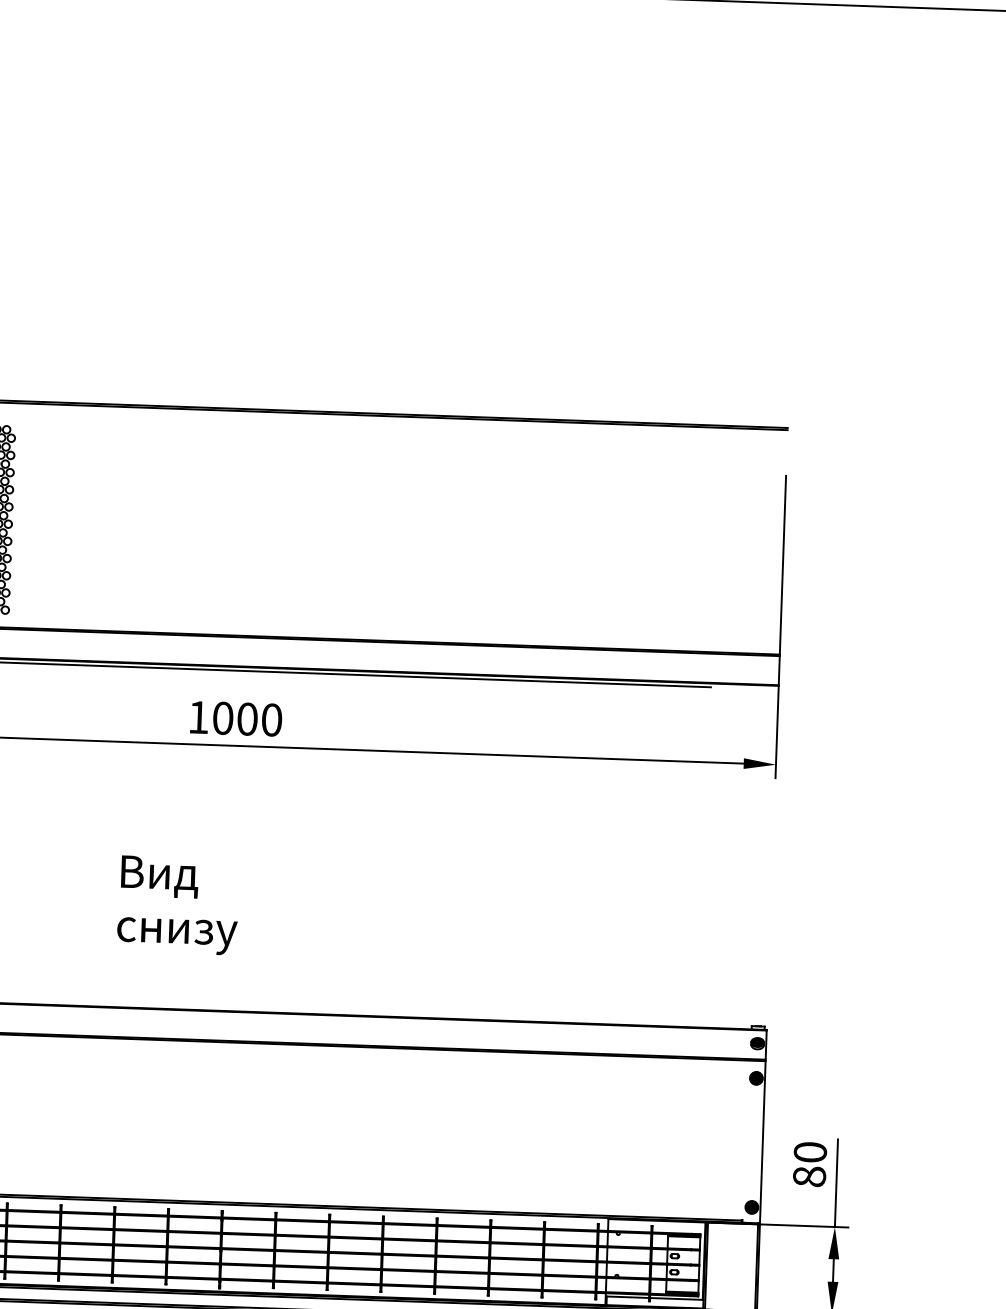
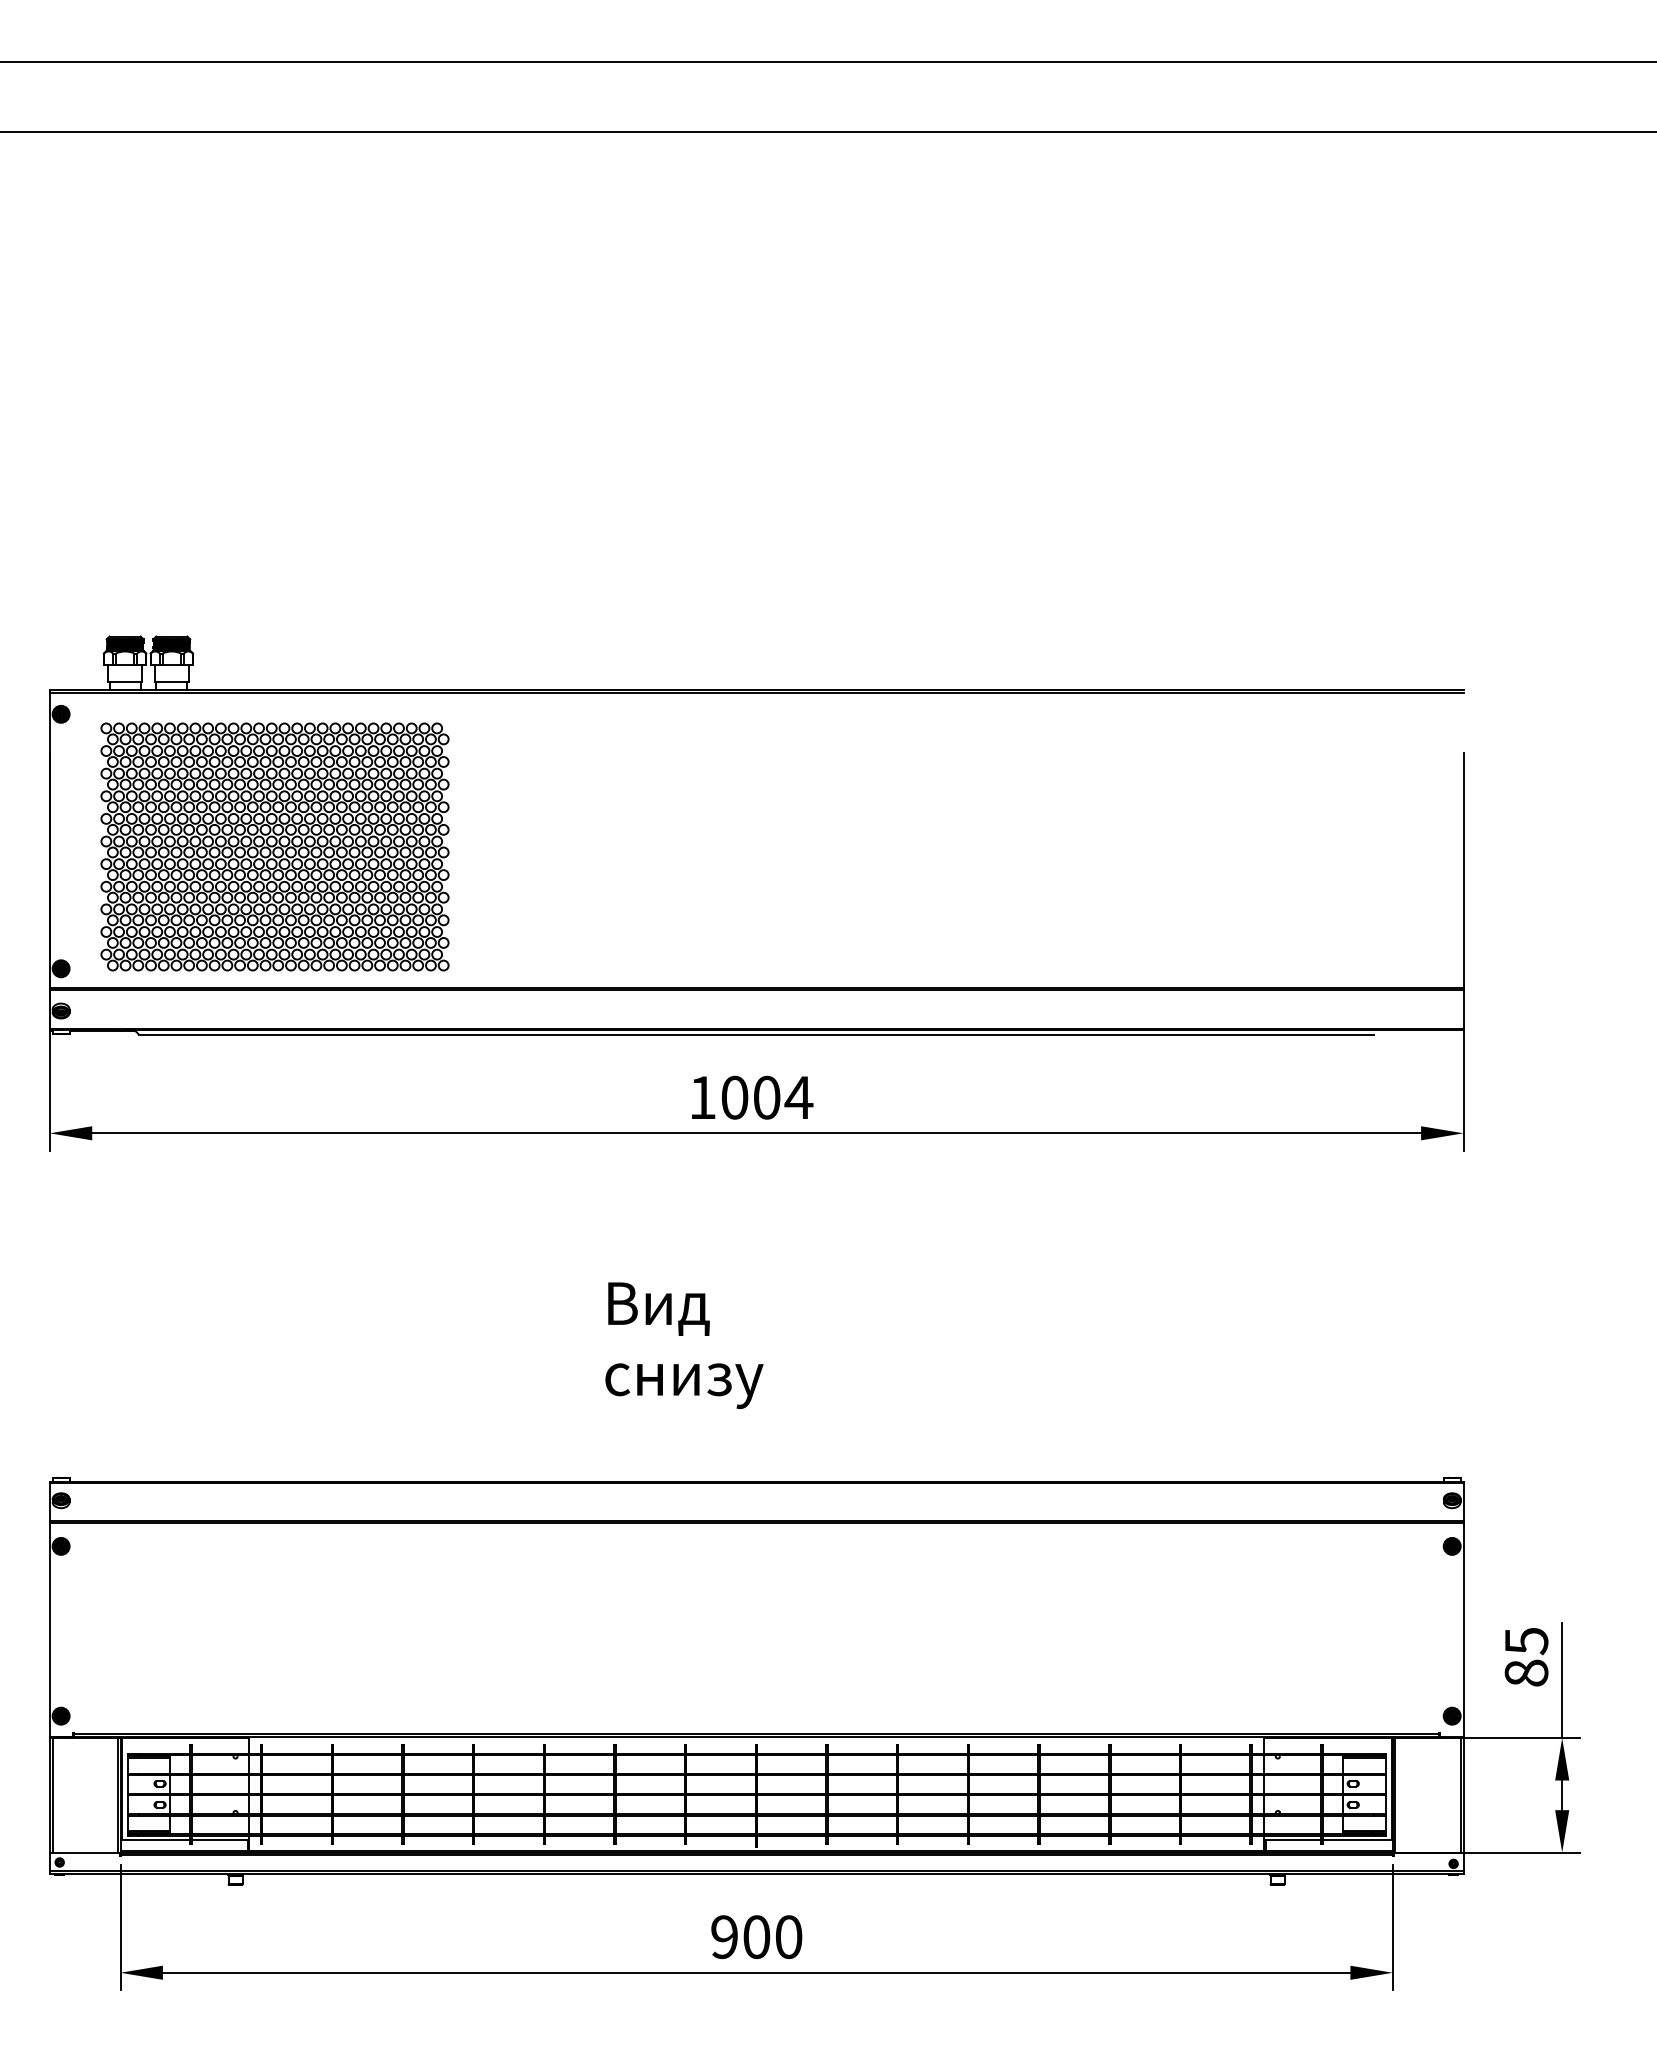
text: (271, 719) -> (798, 1097), 1000 -> 1004
text: (810, 1152) -> (1526, 1641), 80 -> 85

